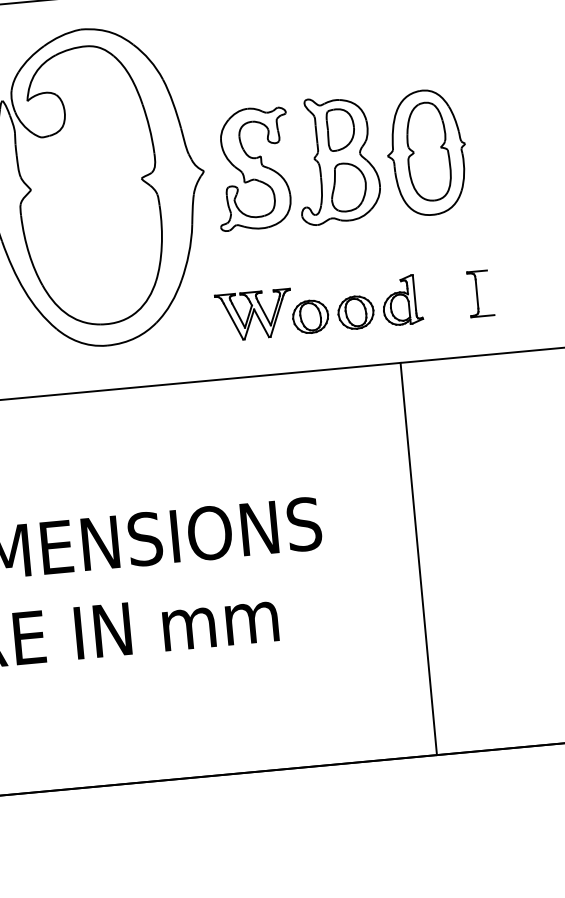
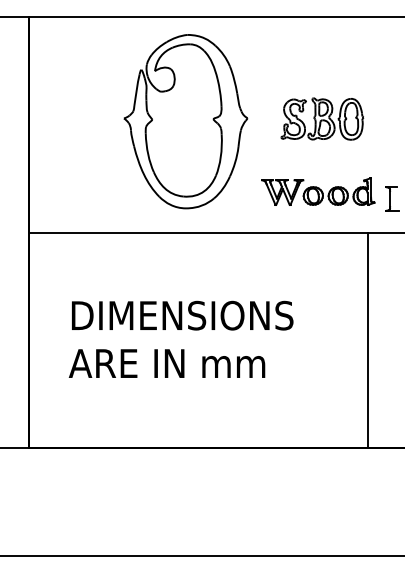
part: (340, 158) -> (322, 118), size x0.6
part: (319, 307) -> (318, 191), moved
line: (417, 559) -> (367, 340), moved

